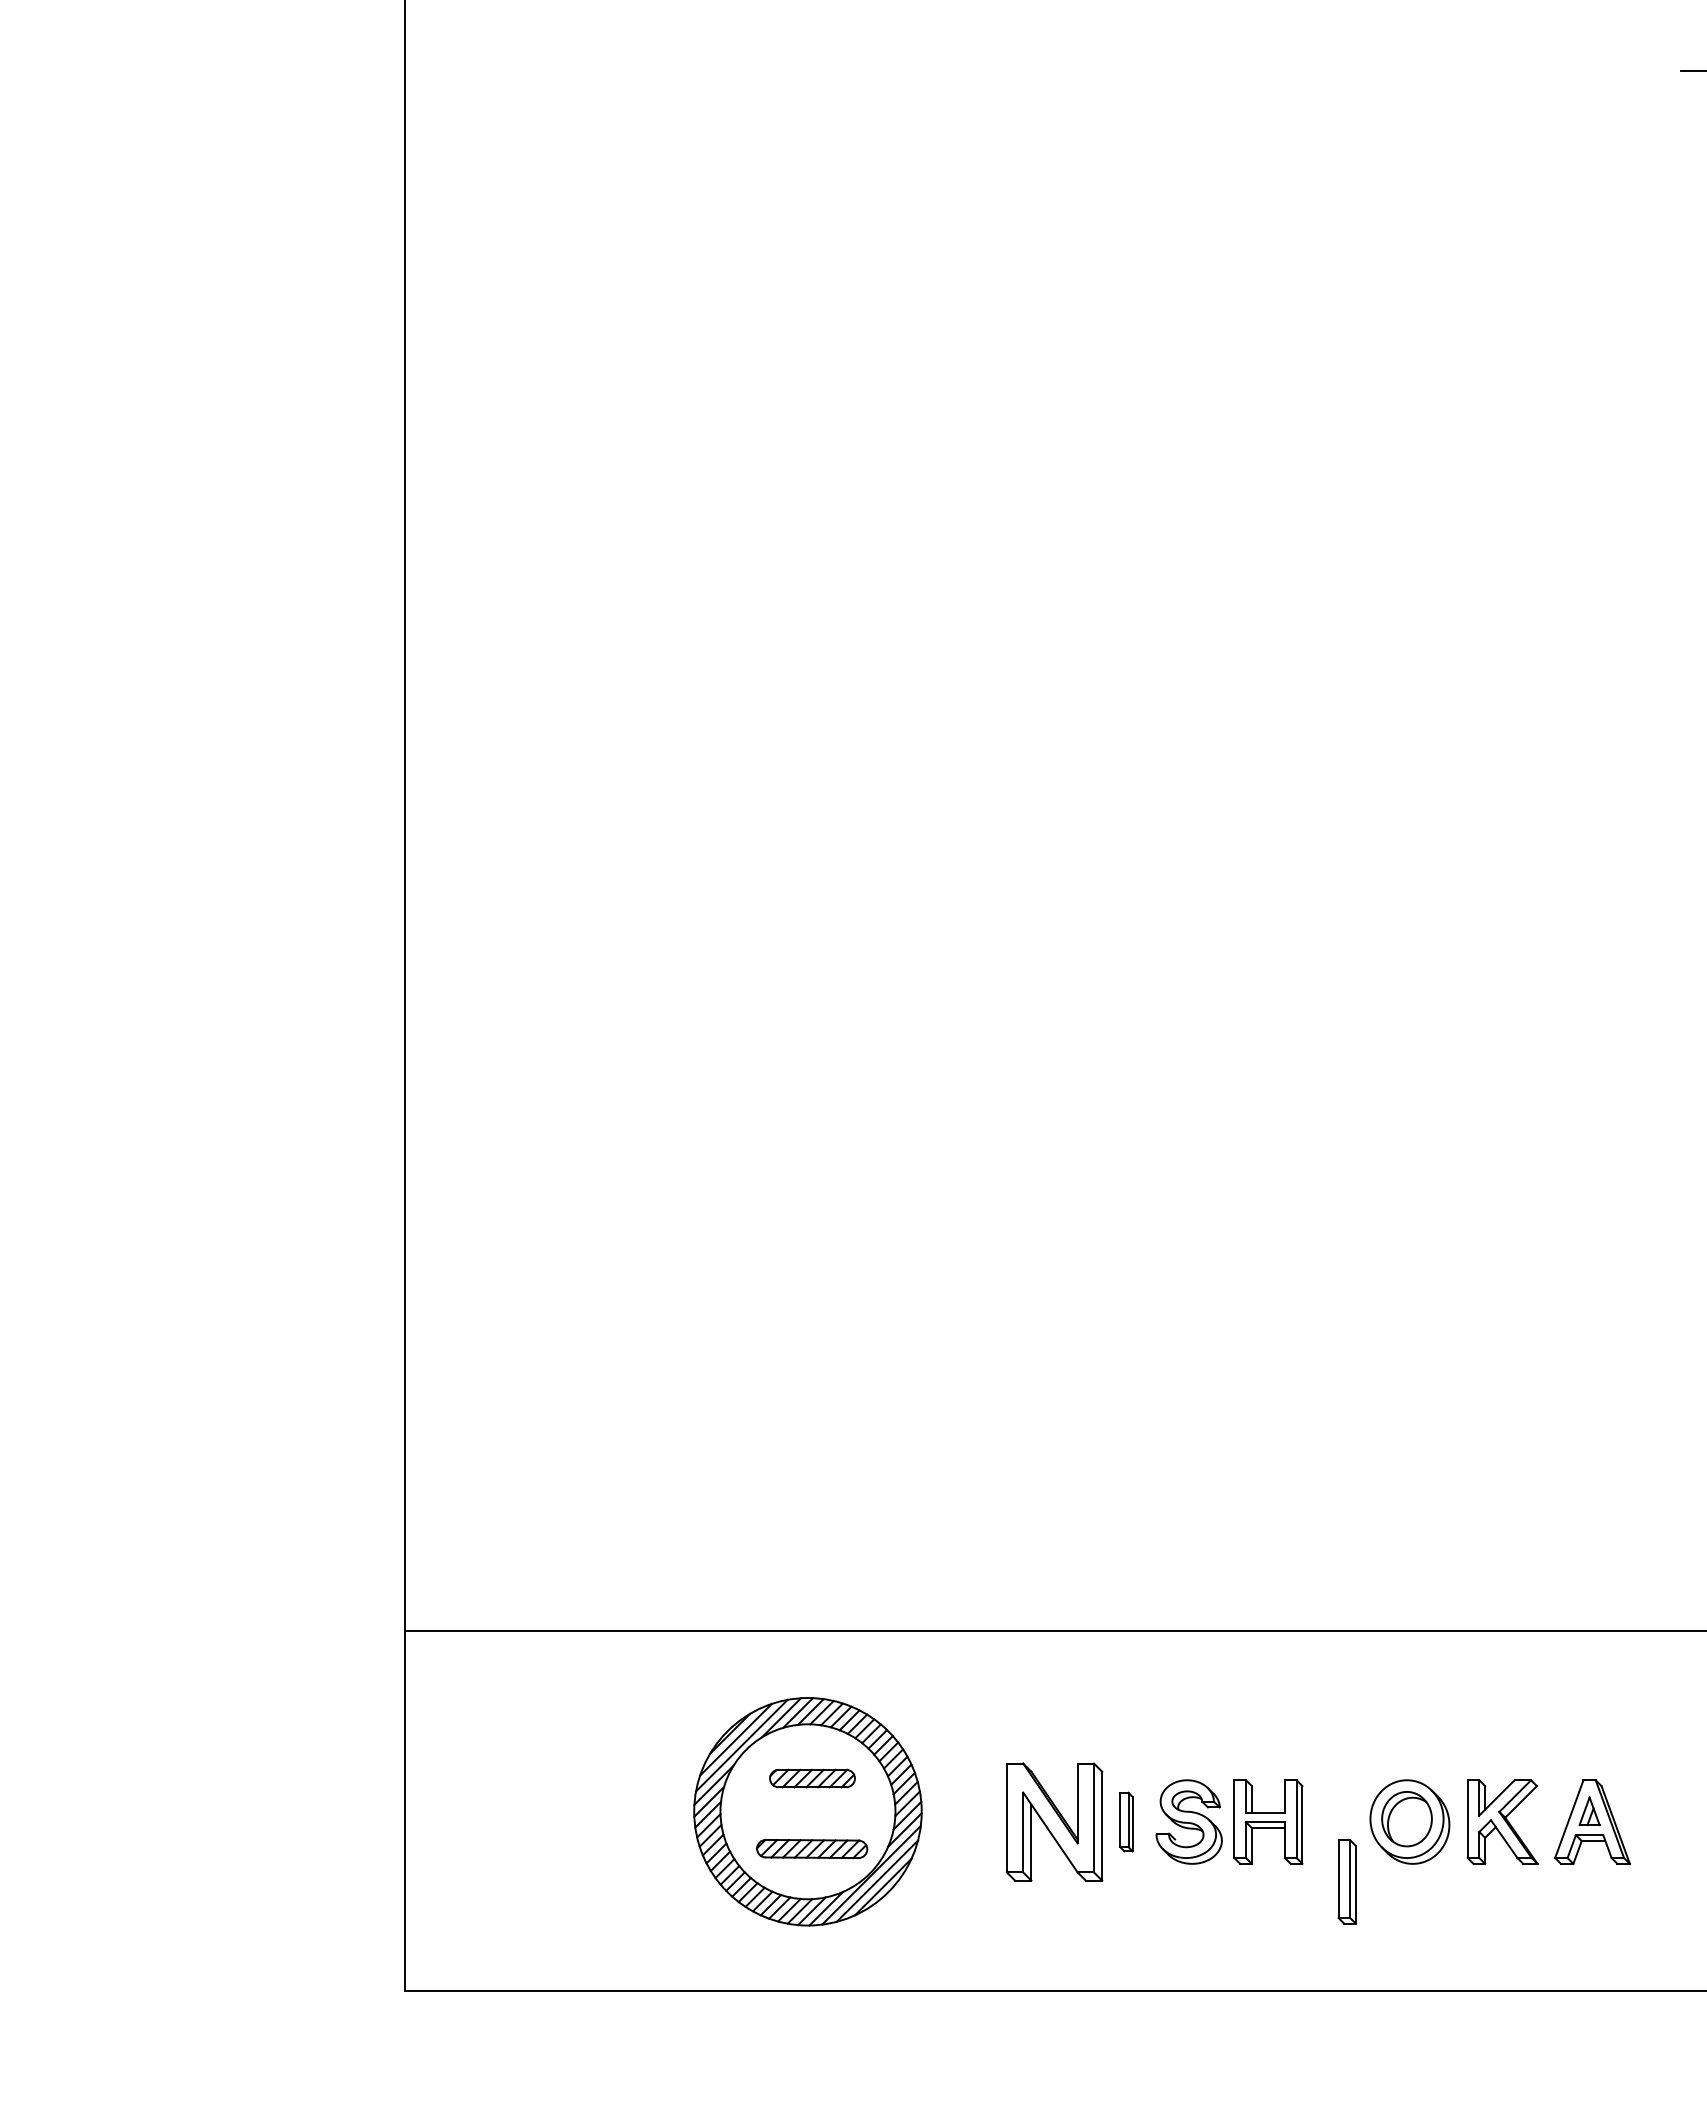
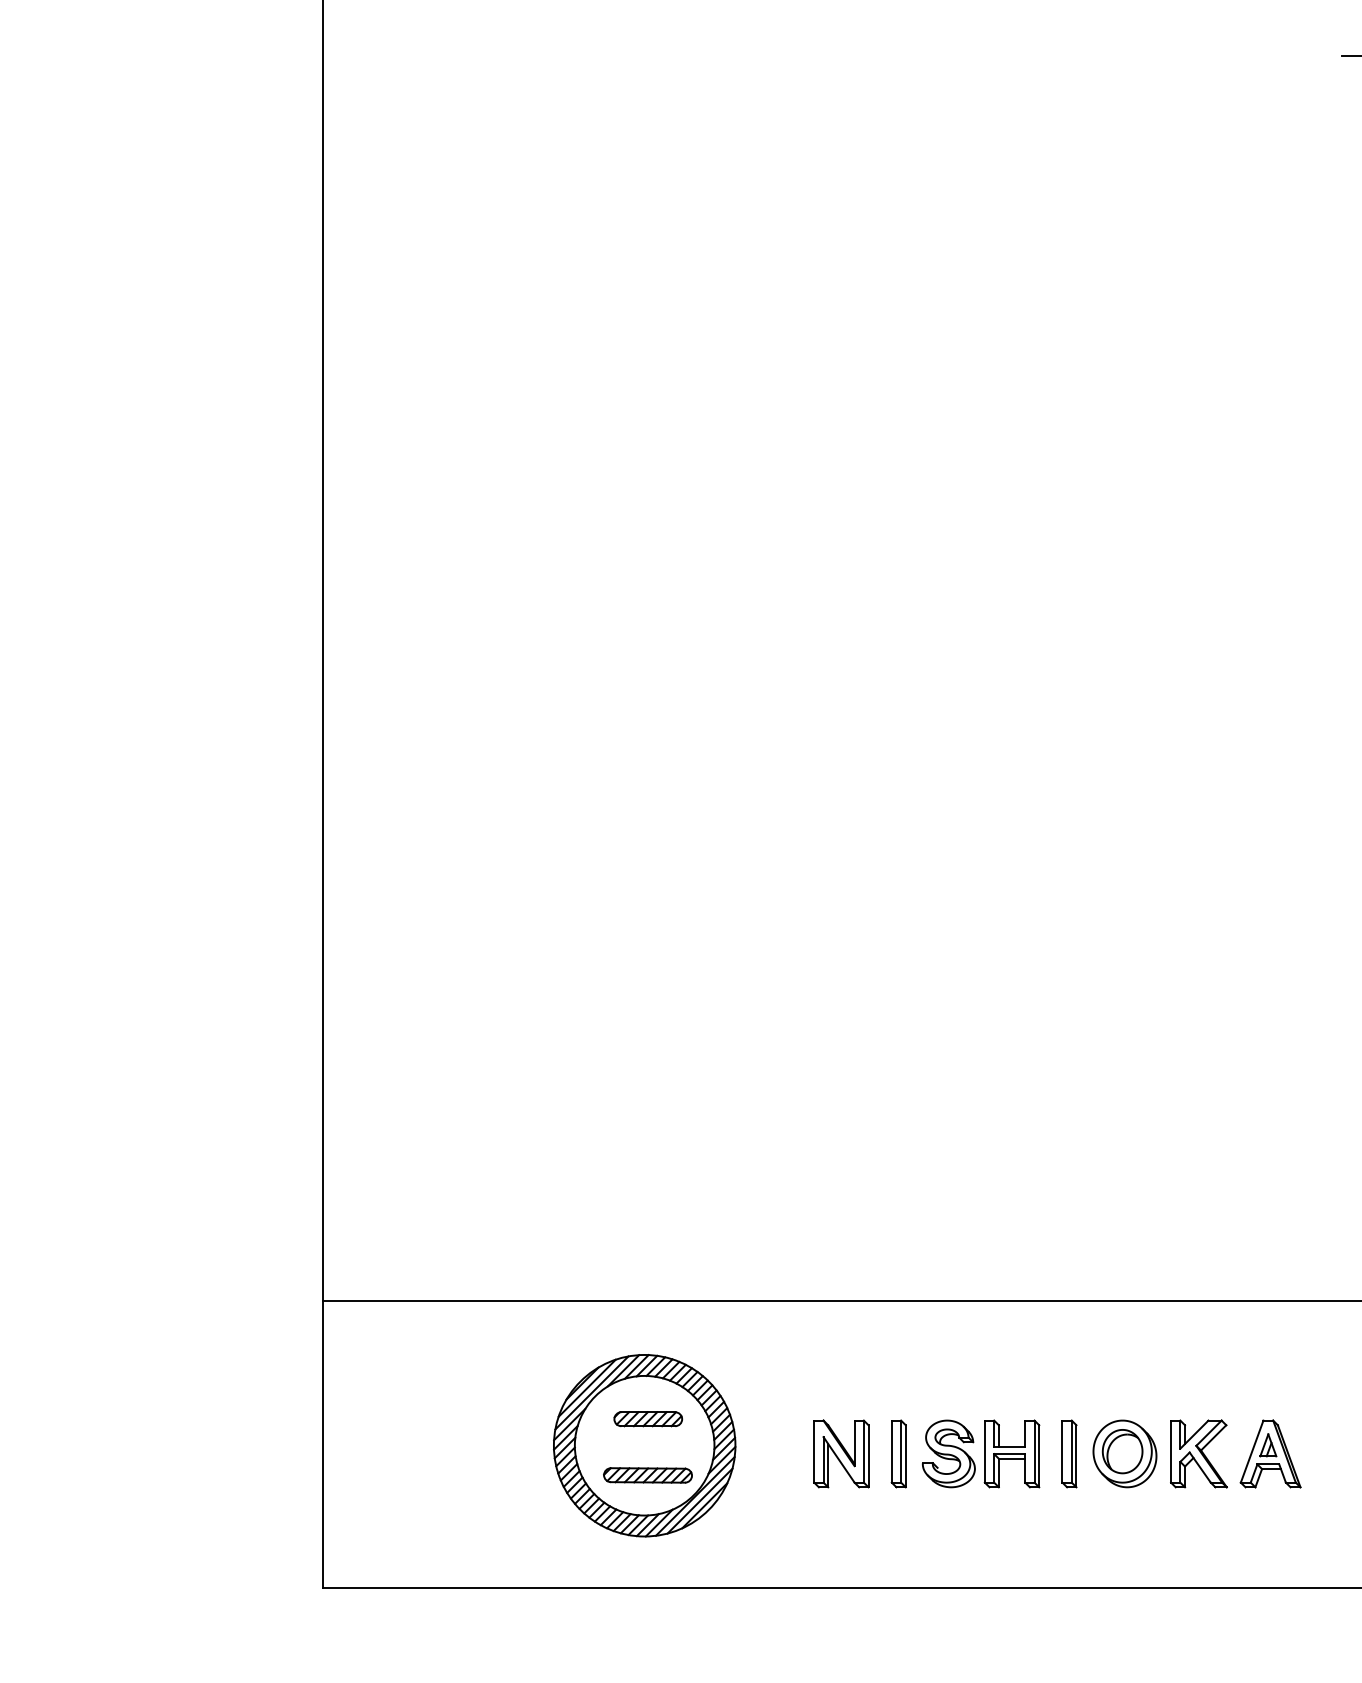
part: (1054, 1821) -> (841, 1453), size x0.71
part: (1126, 1821) -> (898, 1453), size x1.43
part: (1347, 1881) -> (1069, 1453), moved

